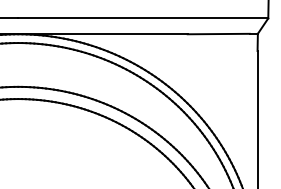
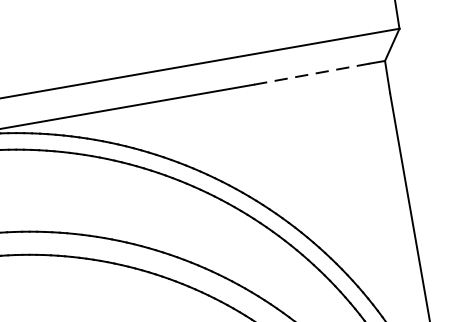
line: (218, 34) -> (311, 75), solid -> dashed

